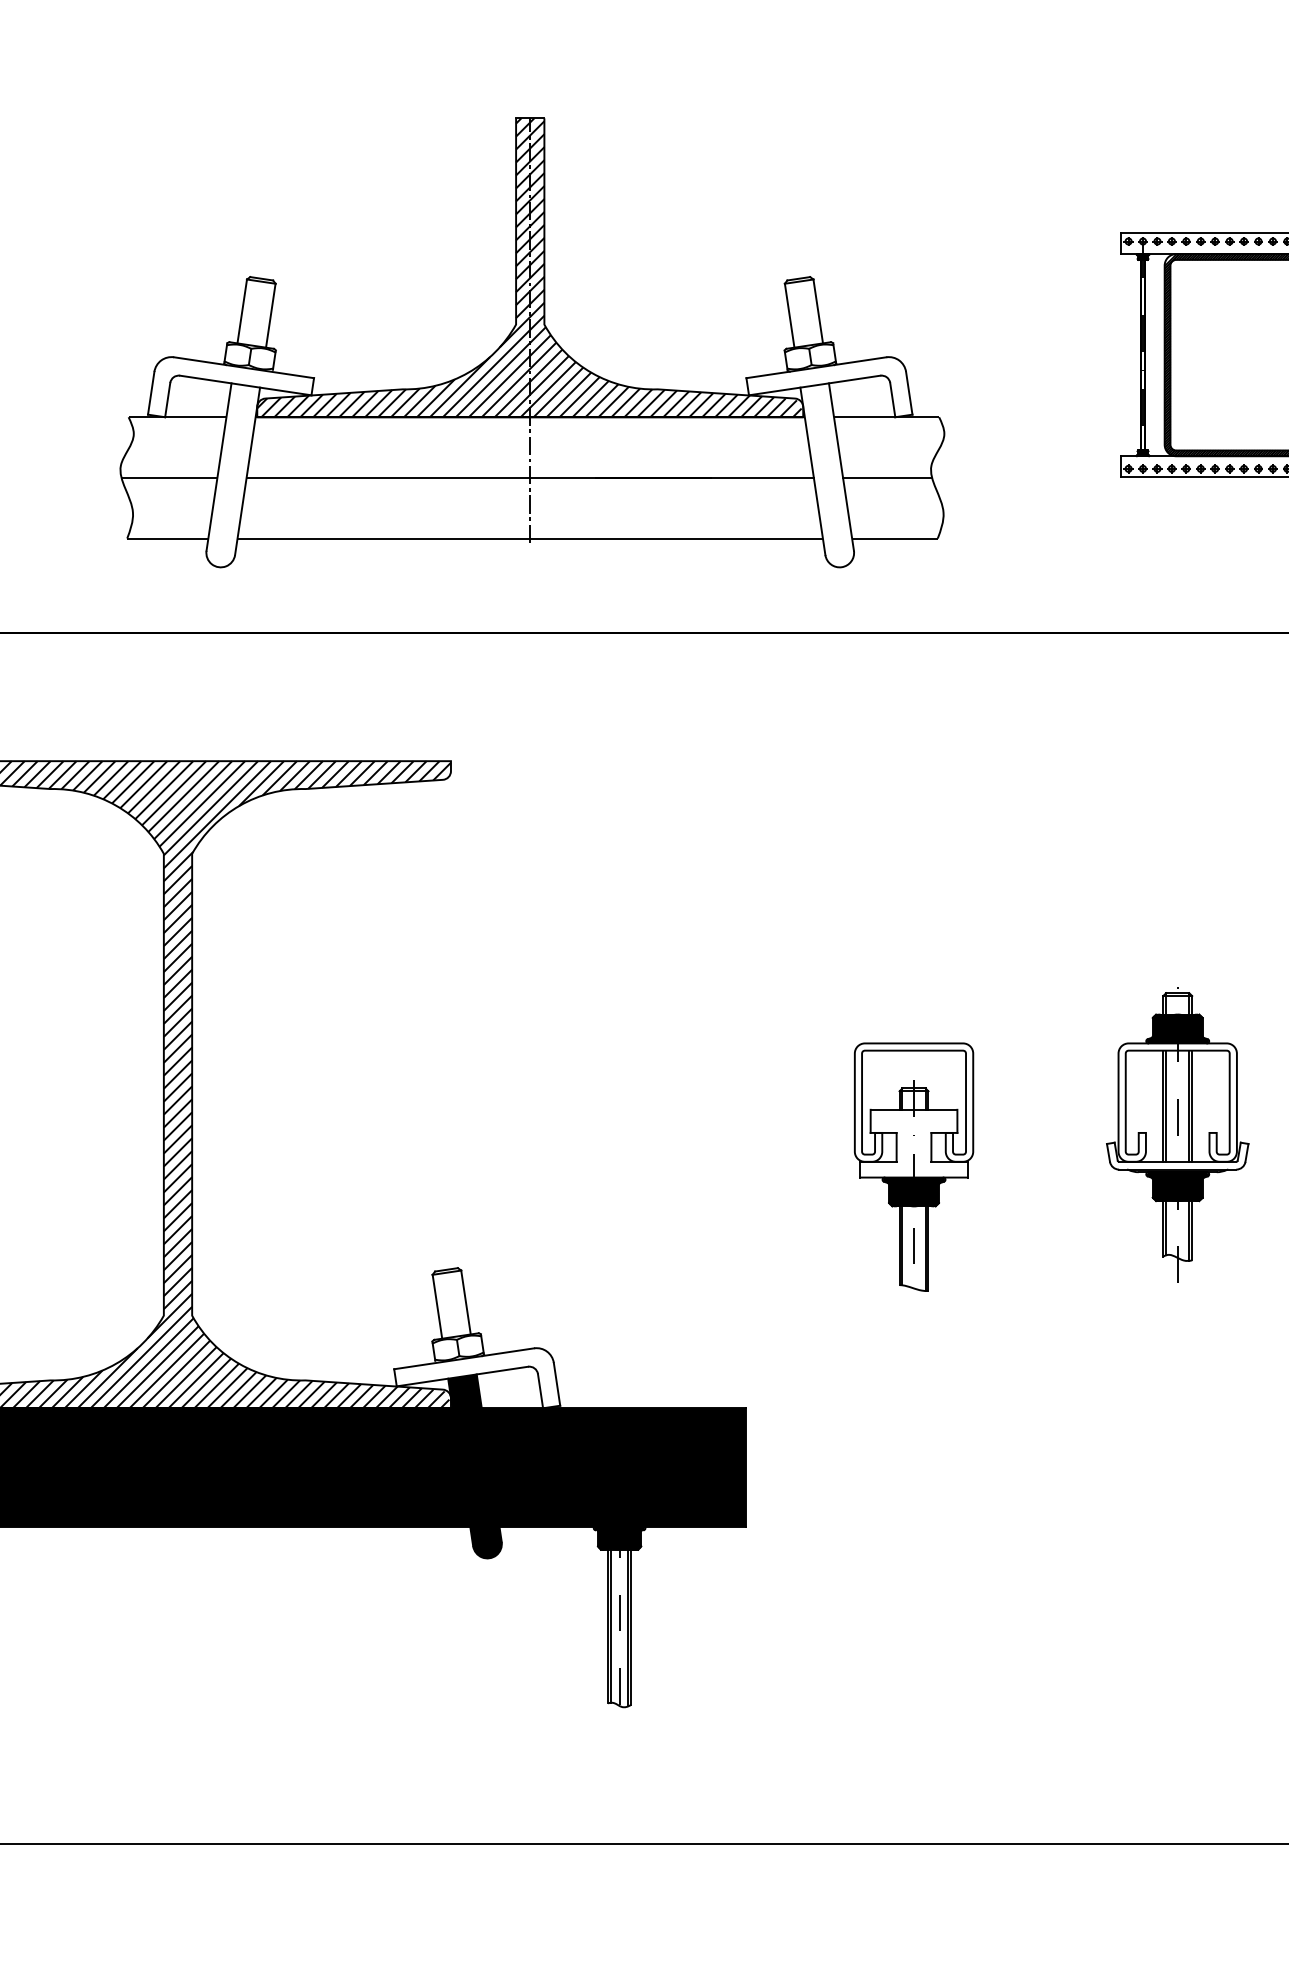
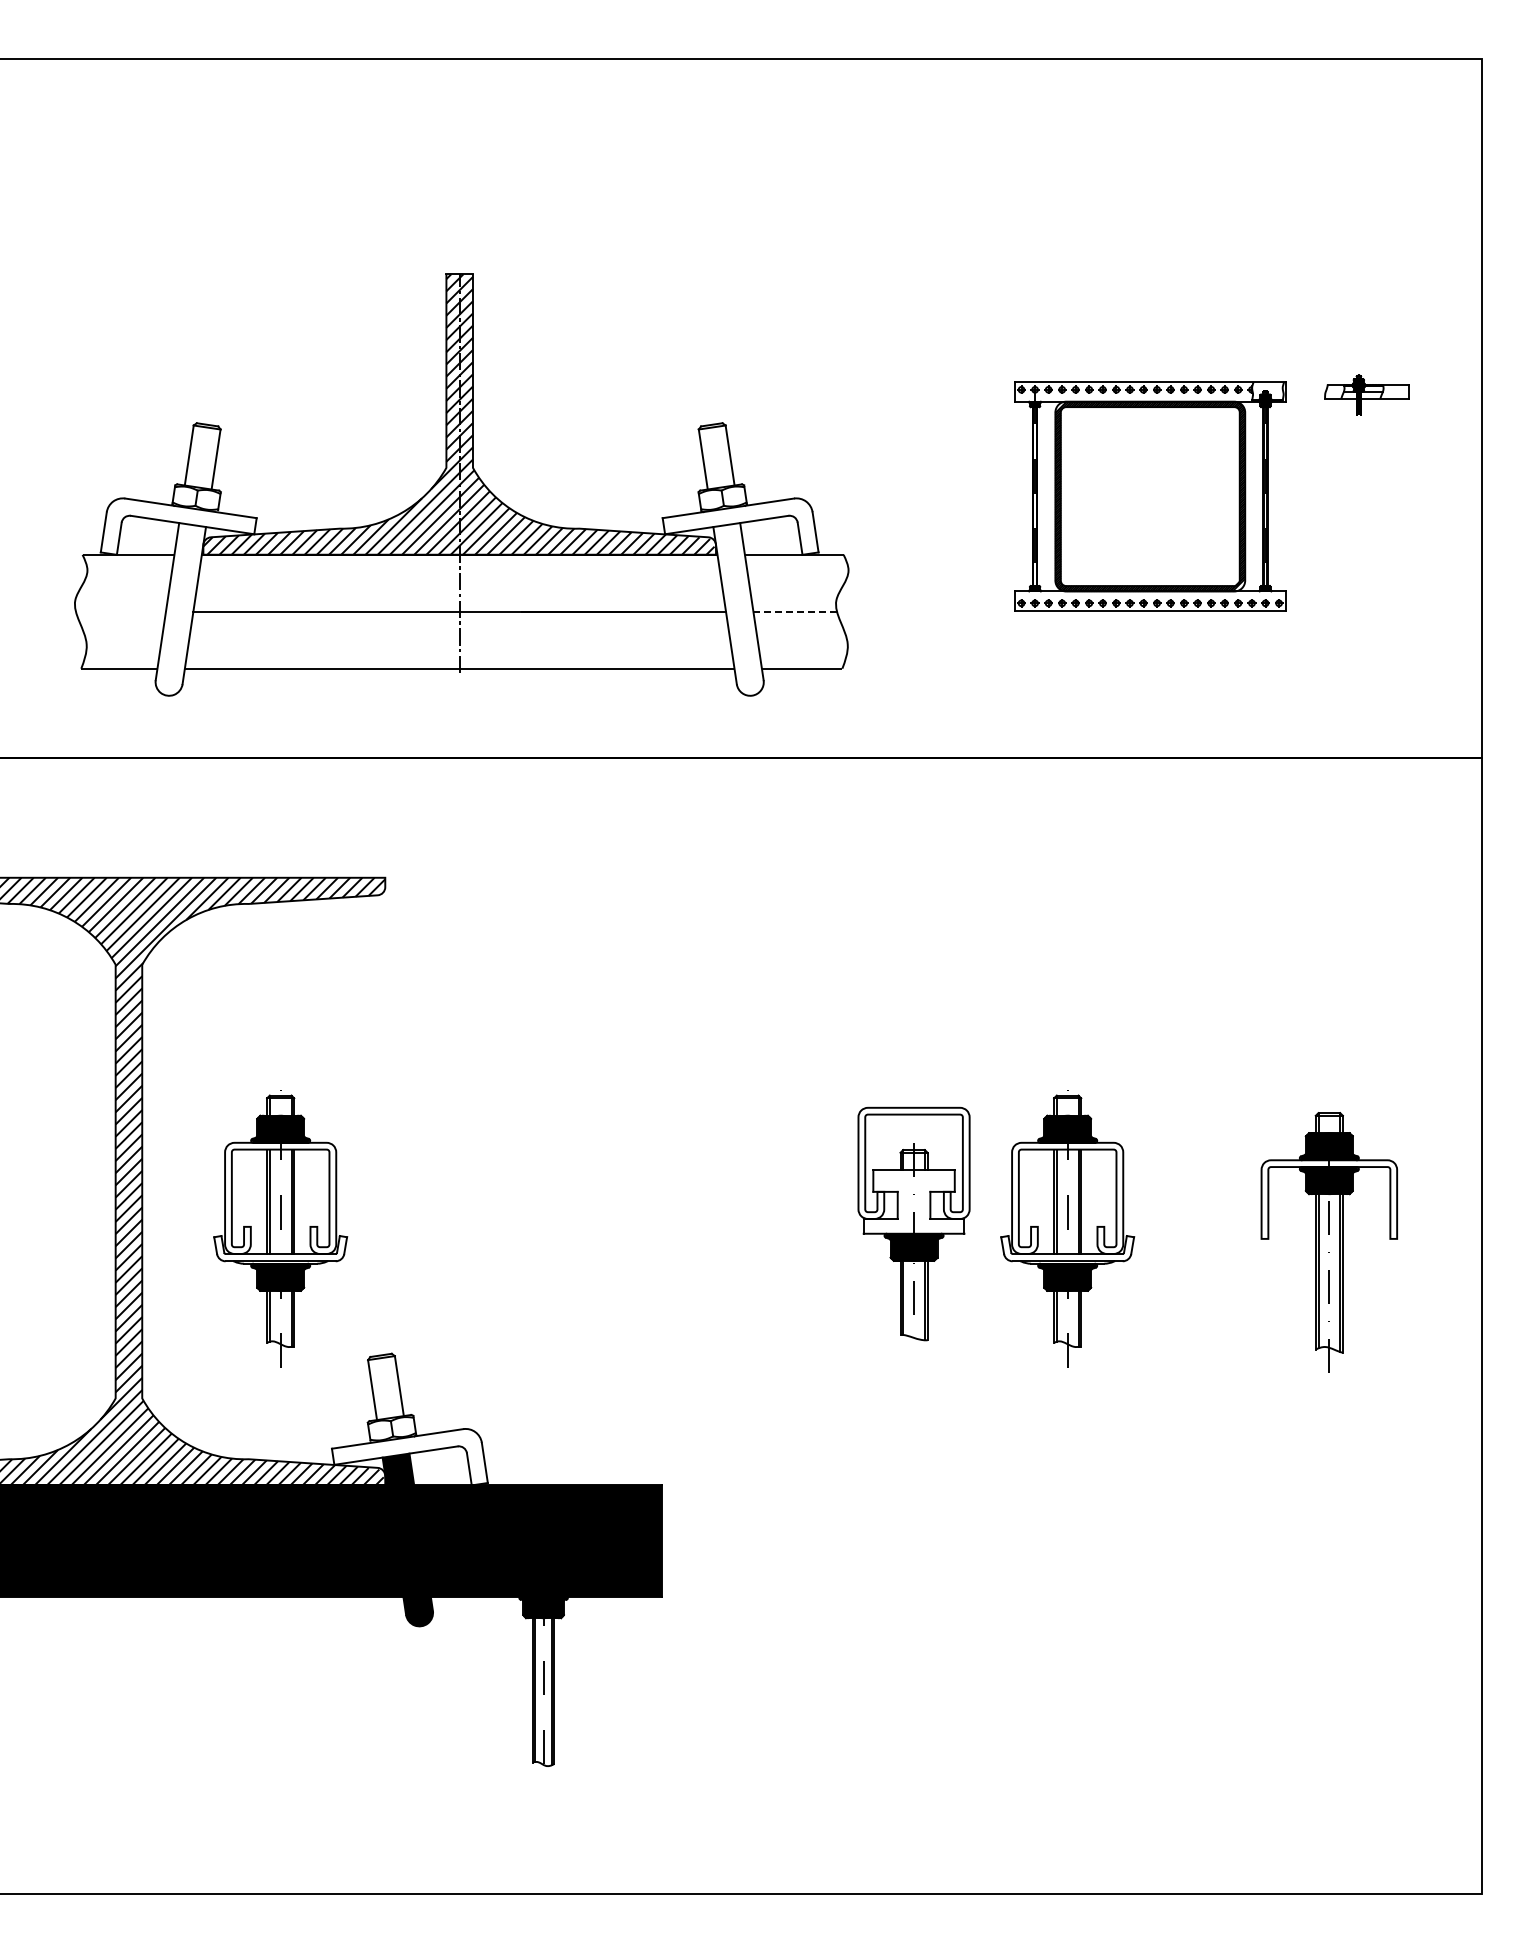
line: (168, 477) -> (120, 611), removed
line: (887, 477) -> (795, 611), solid -> dashed
part: (339, 1134) -> (280, 1228), added
part: (913, 1166) -> (913, 1223), moved

